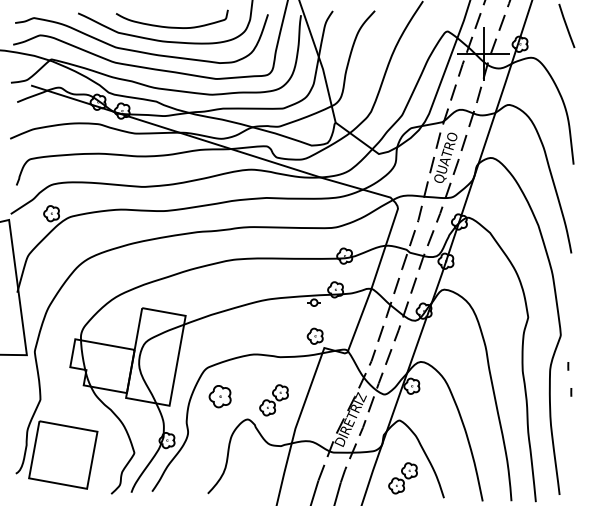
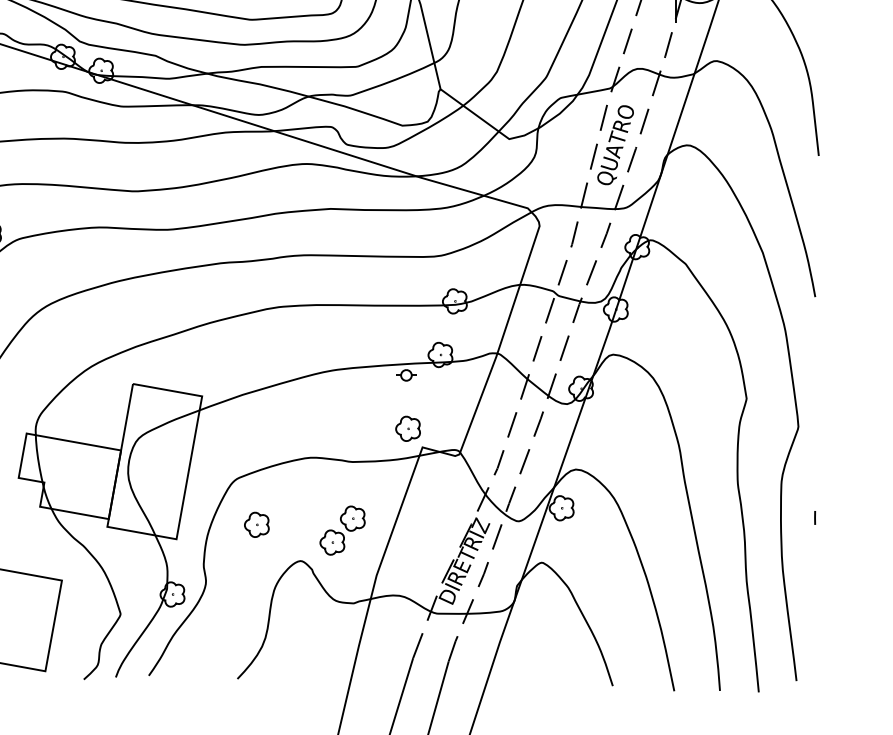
line: (568, 366) -> (810, 476), removed
part: (219, 396) -> (255, 524), size x0.71
part: (402, 478) -> (546, 654), removed

